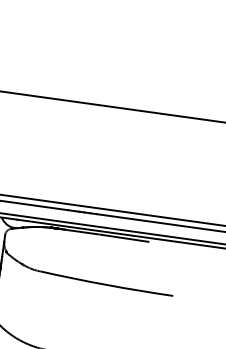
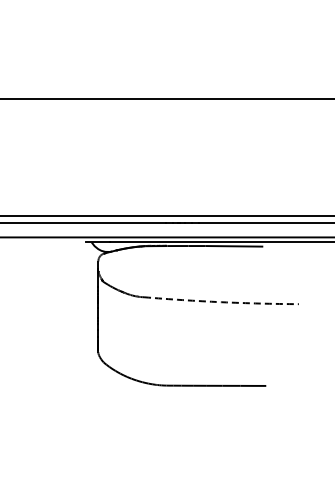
arc: (106, 285) -> (221, 302), solid -> dashed

